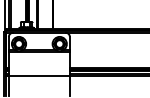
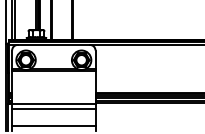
line: (38, 79) -> (52, 108), added
line: (38, 91) -> (52, 125), added

